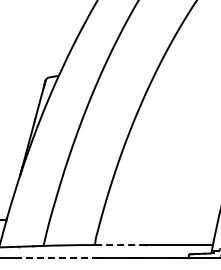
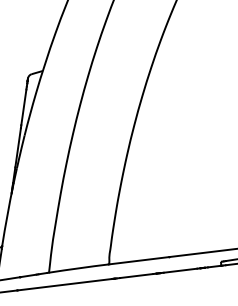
line: (120, 245) -> (139, 261), dashed -> solid
line: (56, 257) -> (65, 284), dashed -> solid

